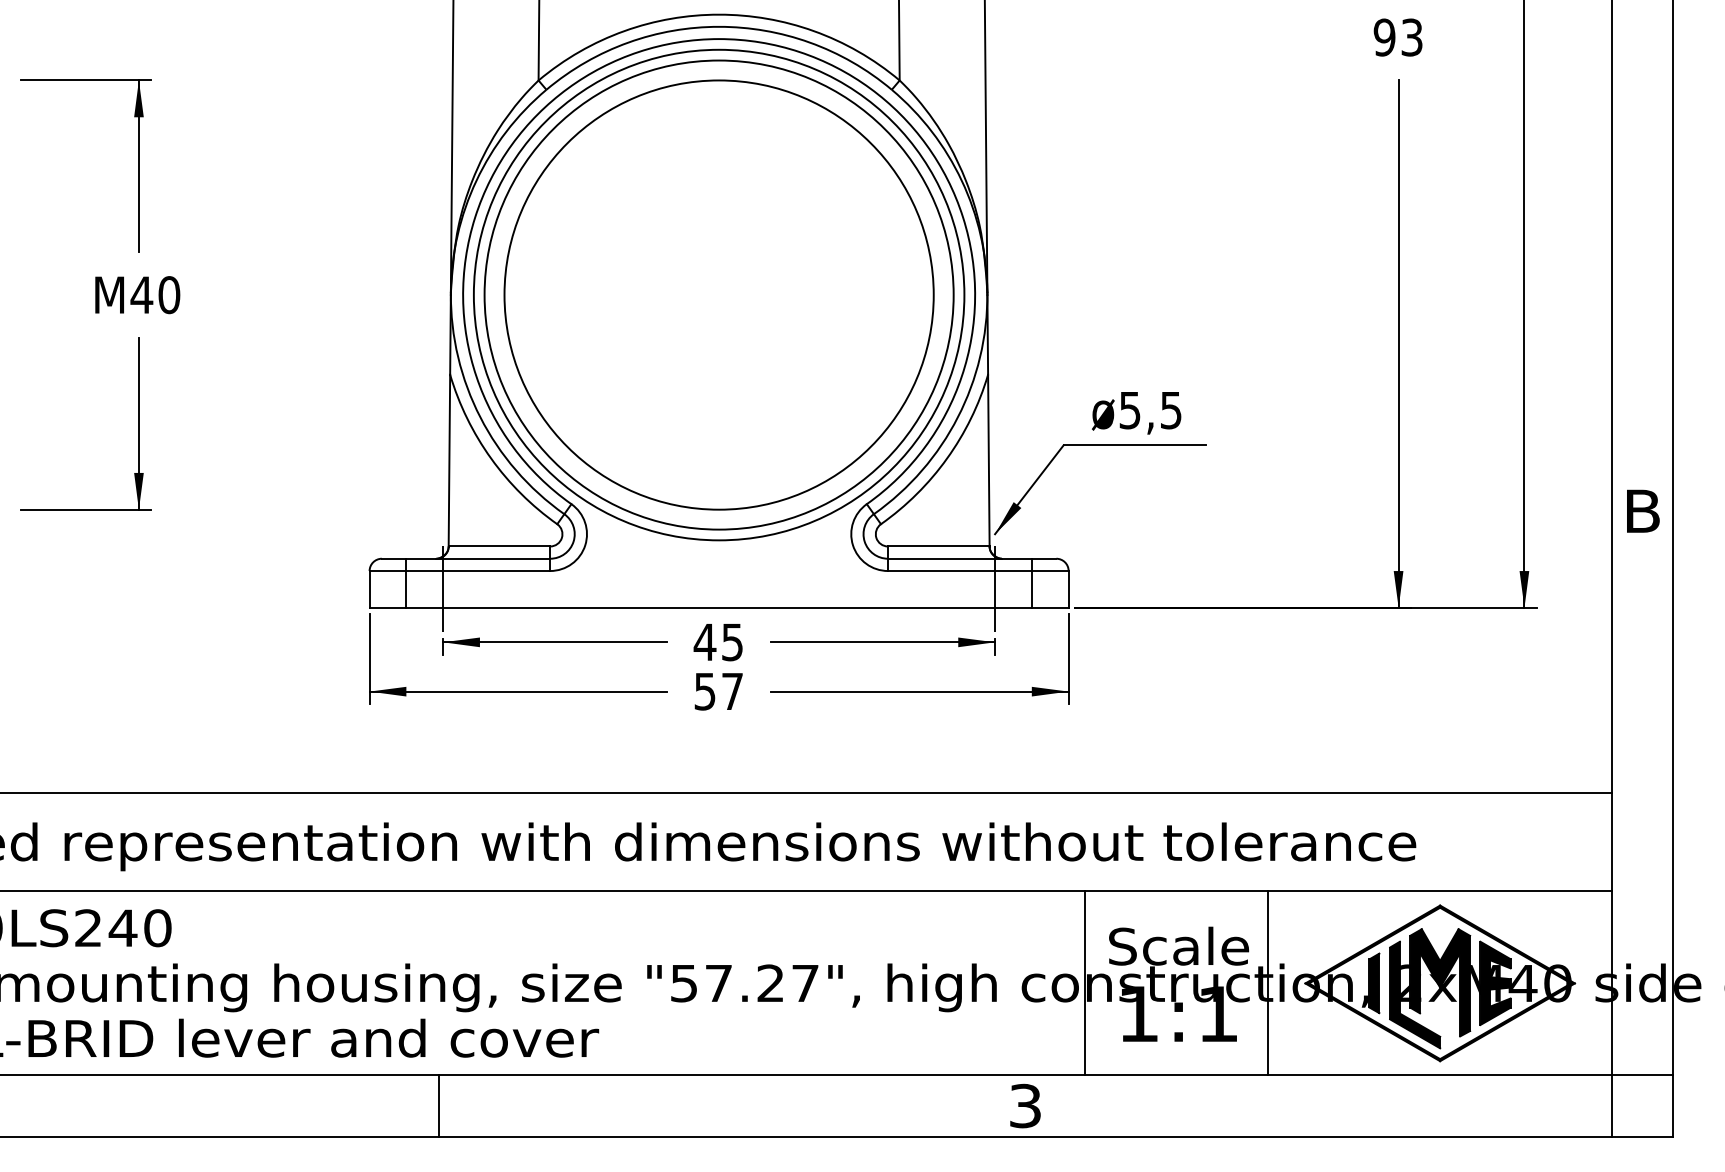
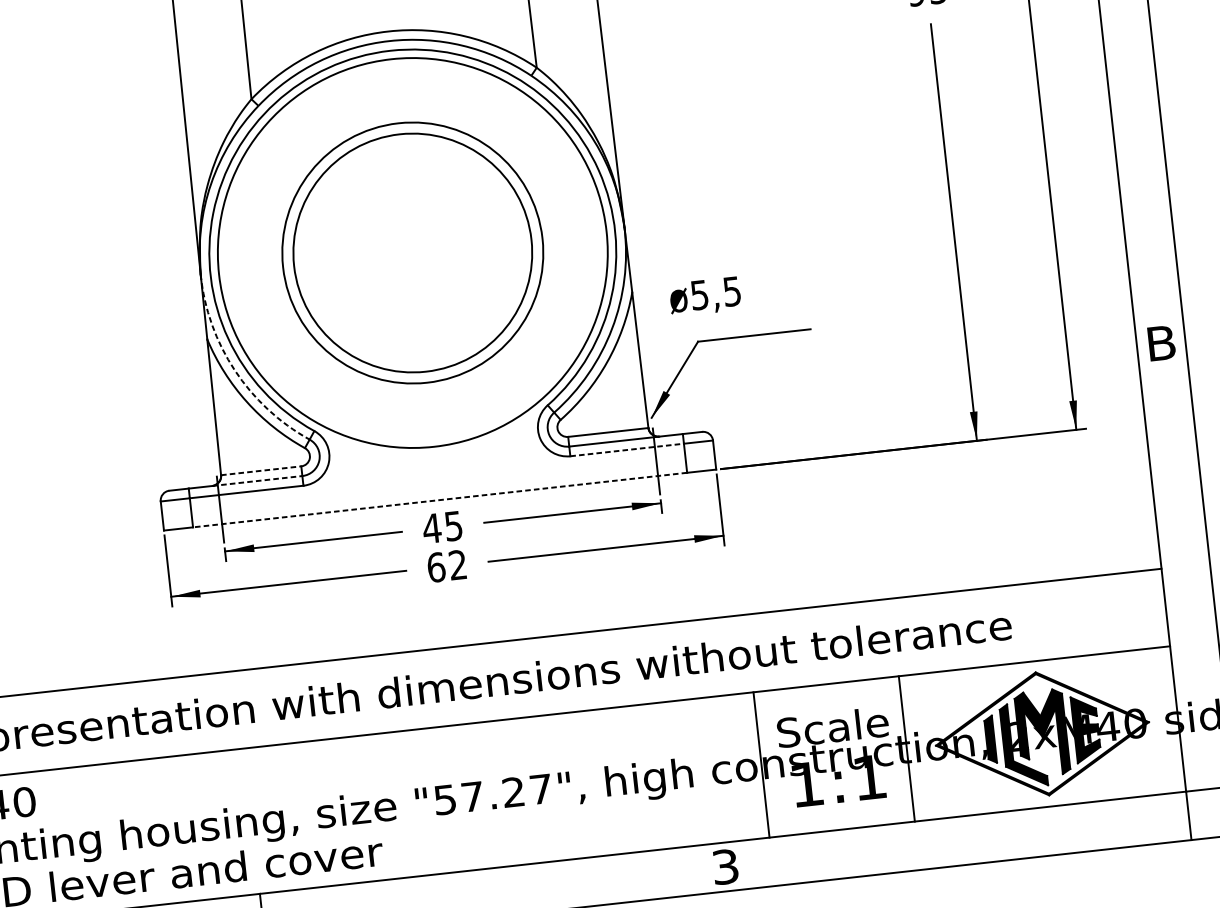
circle: (718, 294) -> (412, 252), size x0.7
circle: (718, 294) -> (412, 252), size x0.7
text: (1136, 413) -> (705, 297), moved
arc: (480, 417) -> (234, 370), solid -> dashed
line: (499, 546) -> (261, 470), solid -> dashed
line: (493, 558) -> (257, 480), solid -> dashed
line: (959, 571) -> (626, 450), solid -> dashed
line: (719, 607) -> (440, 499), solid -> dashed
text: (718, 691) -> (446, 566), 57 -> 62

